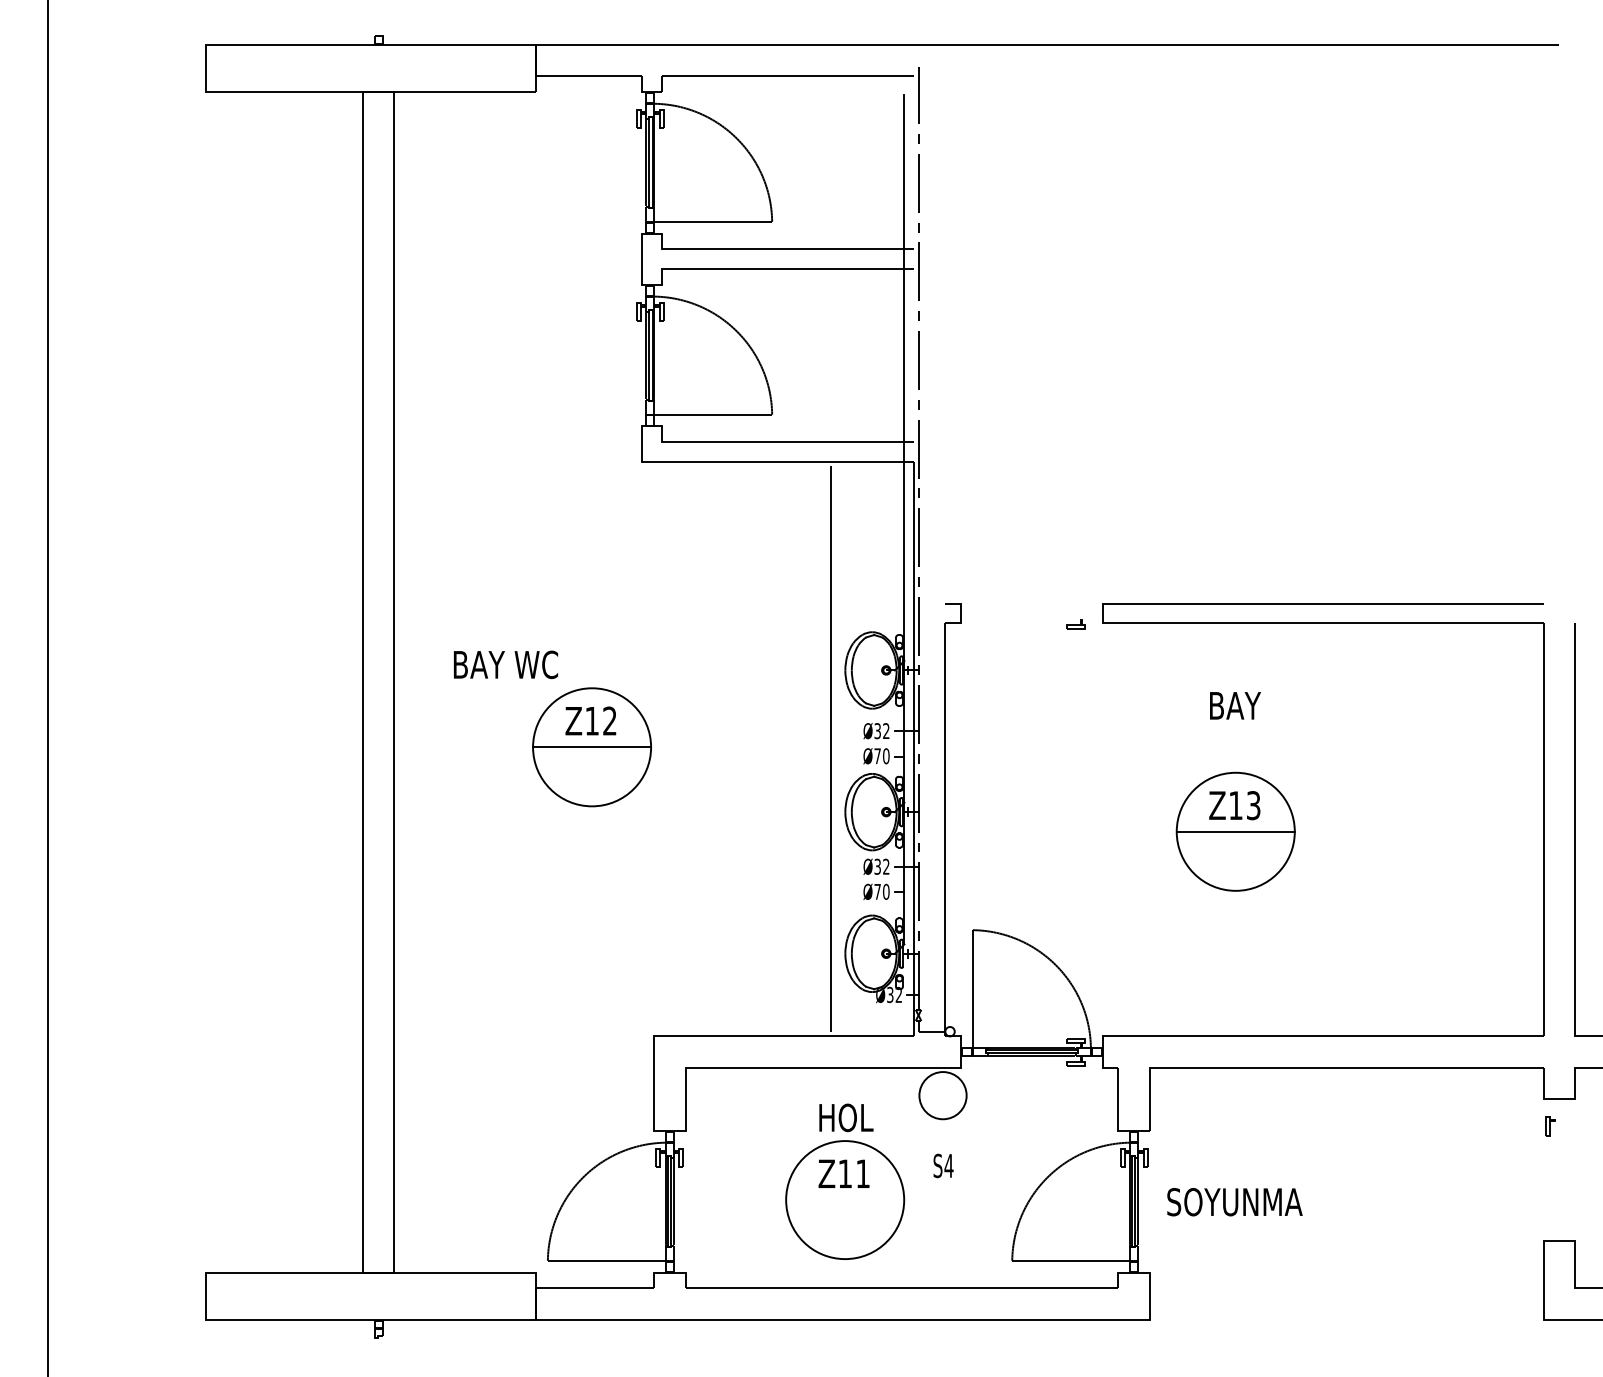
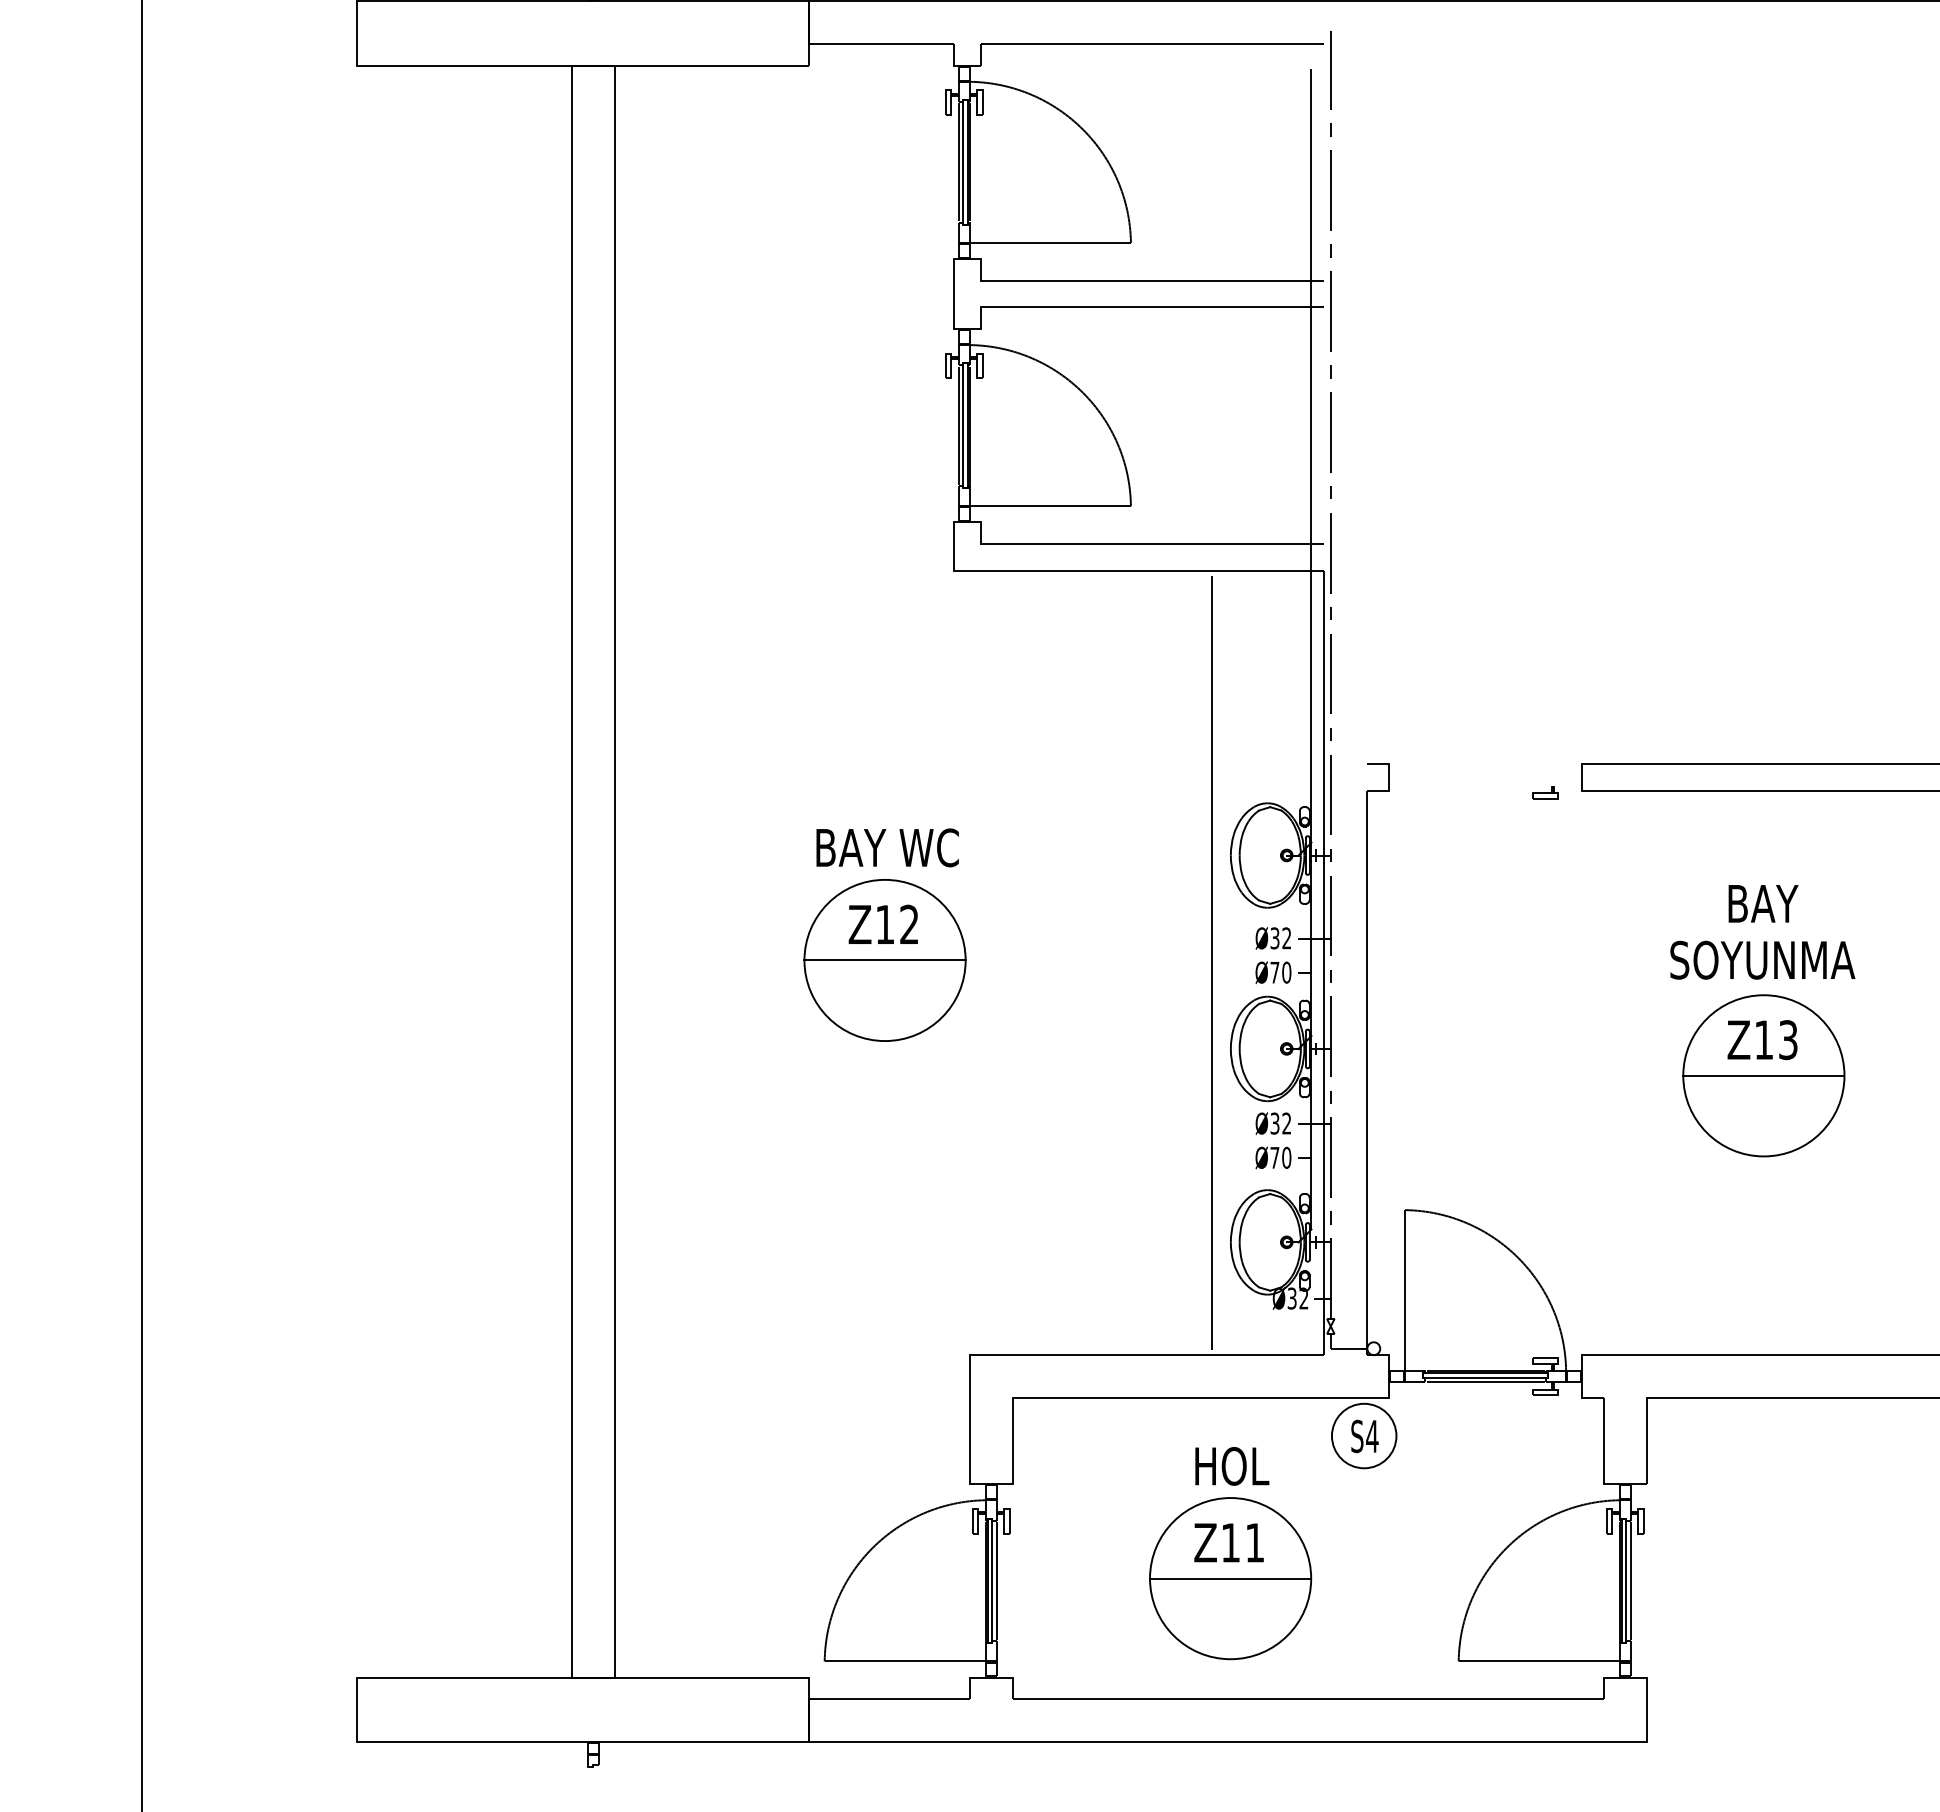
text: (506, 664) -> (888, 847), moved
text: (943, 1165) -> (1364, 1435), moved
line: (845, 1200) -> (1231, 1579), added
text: (1234, 1202) -> (1762, 960), moved

